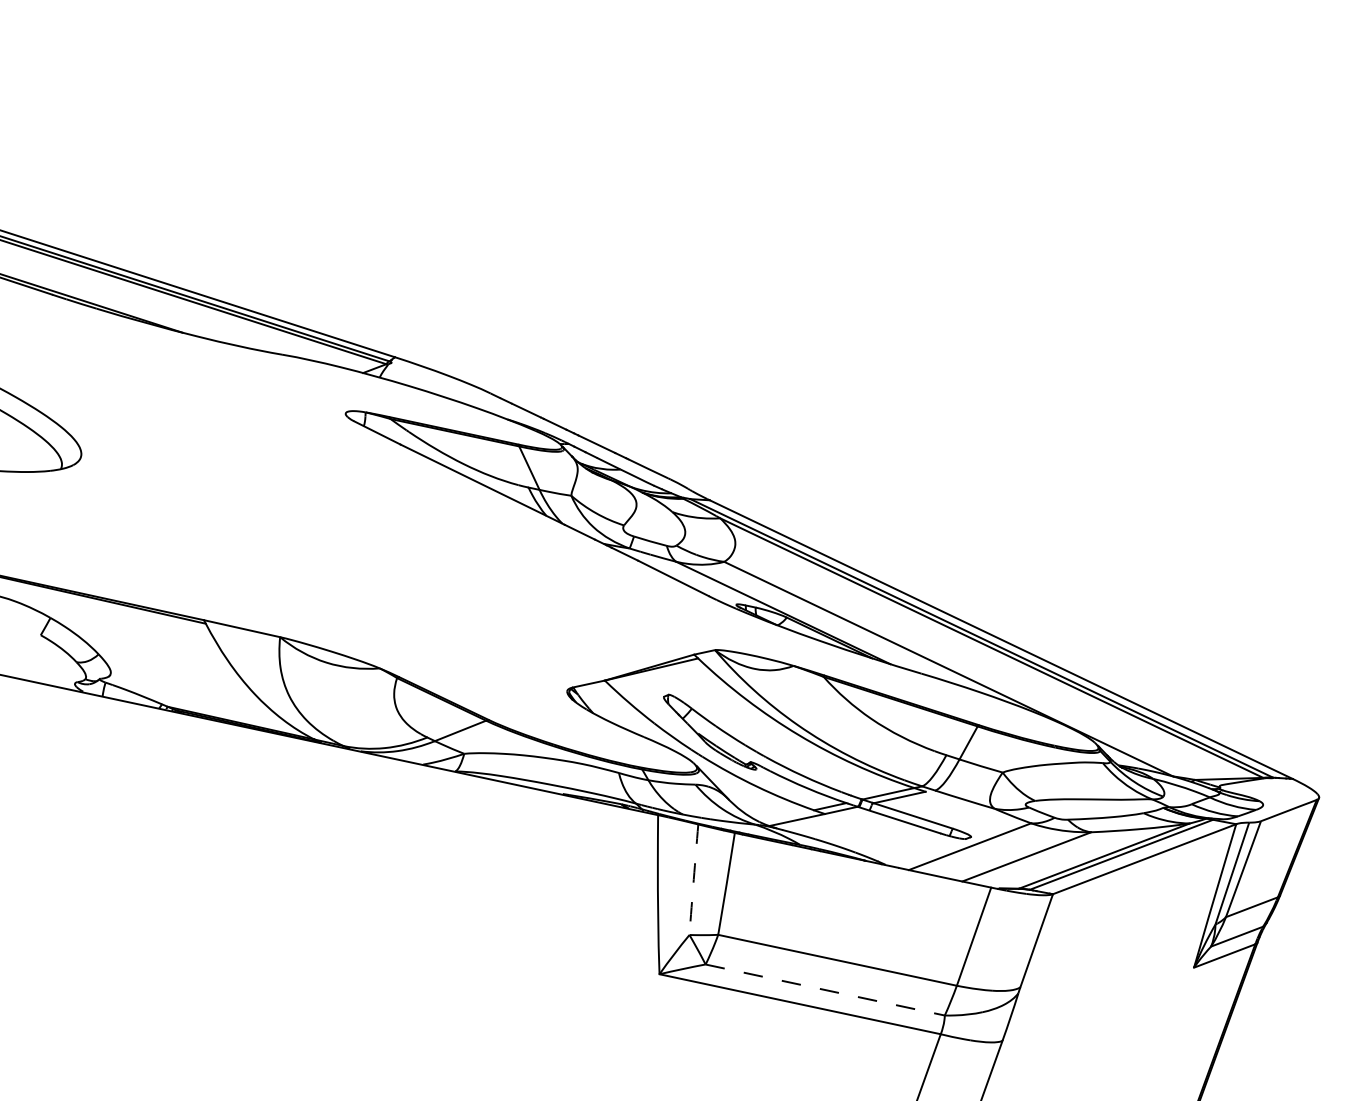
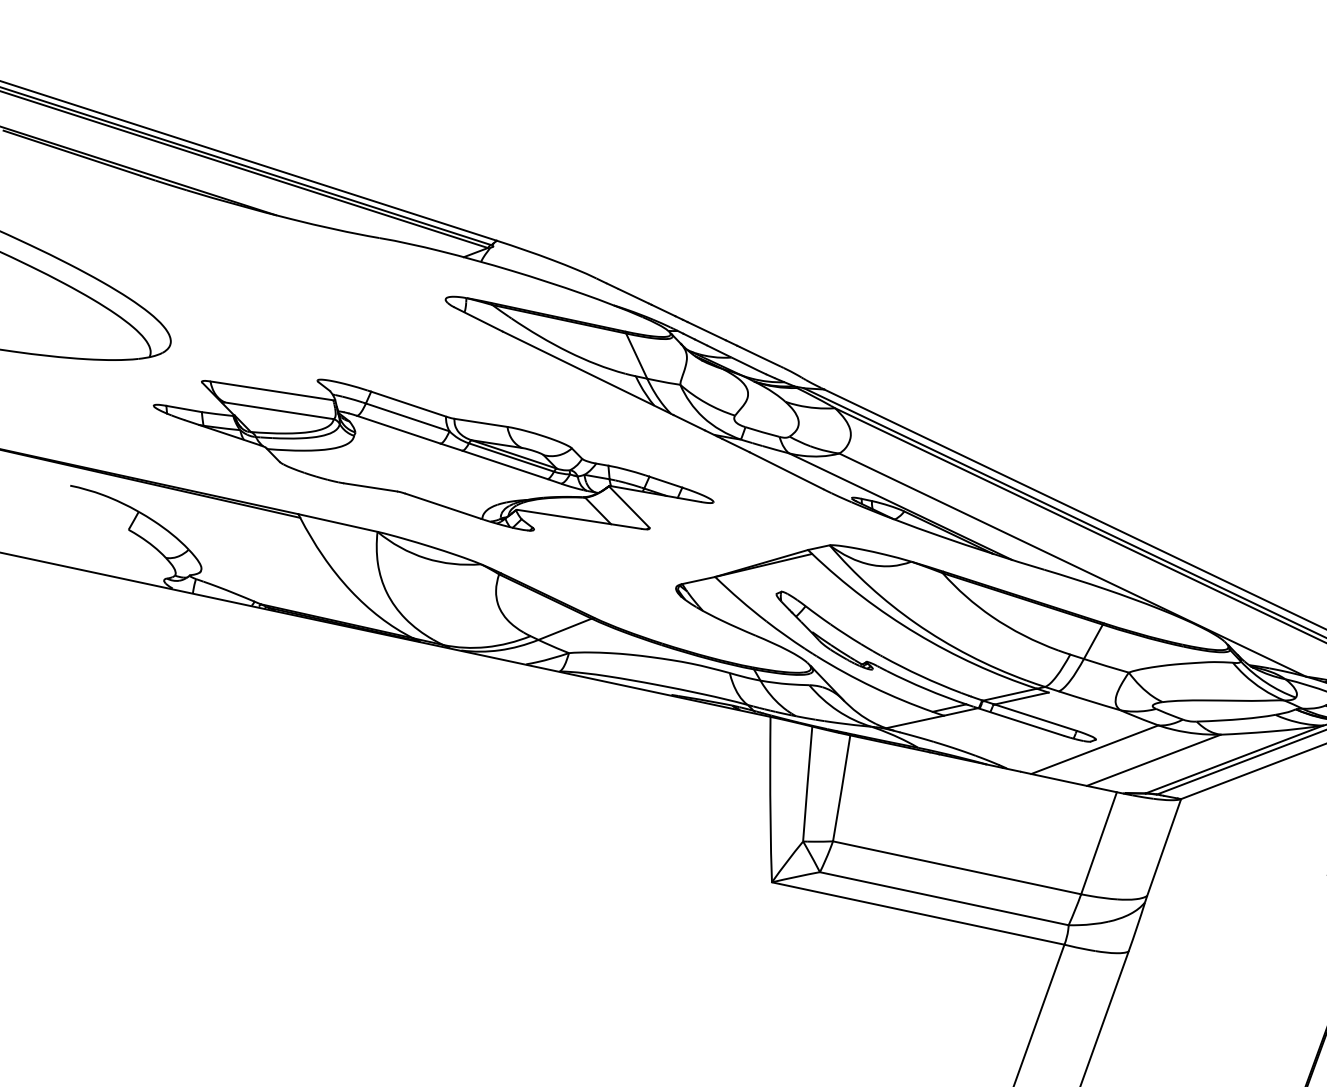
part: (334, 563) -> (434, 455), added
arc: (693, 879) -> (807, 783), dashed -> solid
line: (825, 990) -> (944, 899), dashed -> solid

